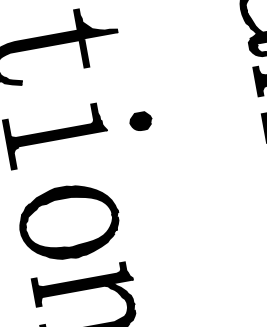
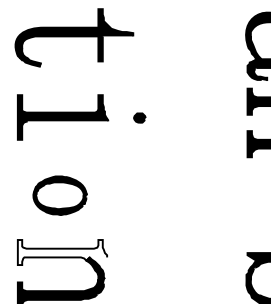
part: (140, 120) -> (139, 117), size x0.6
part: (68, 222) -> (59, 195), size x0.6
fill: (83, 284) -> (62, 252), removed

